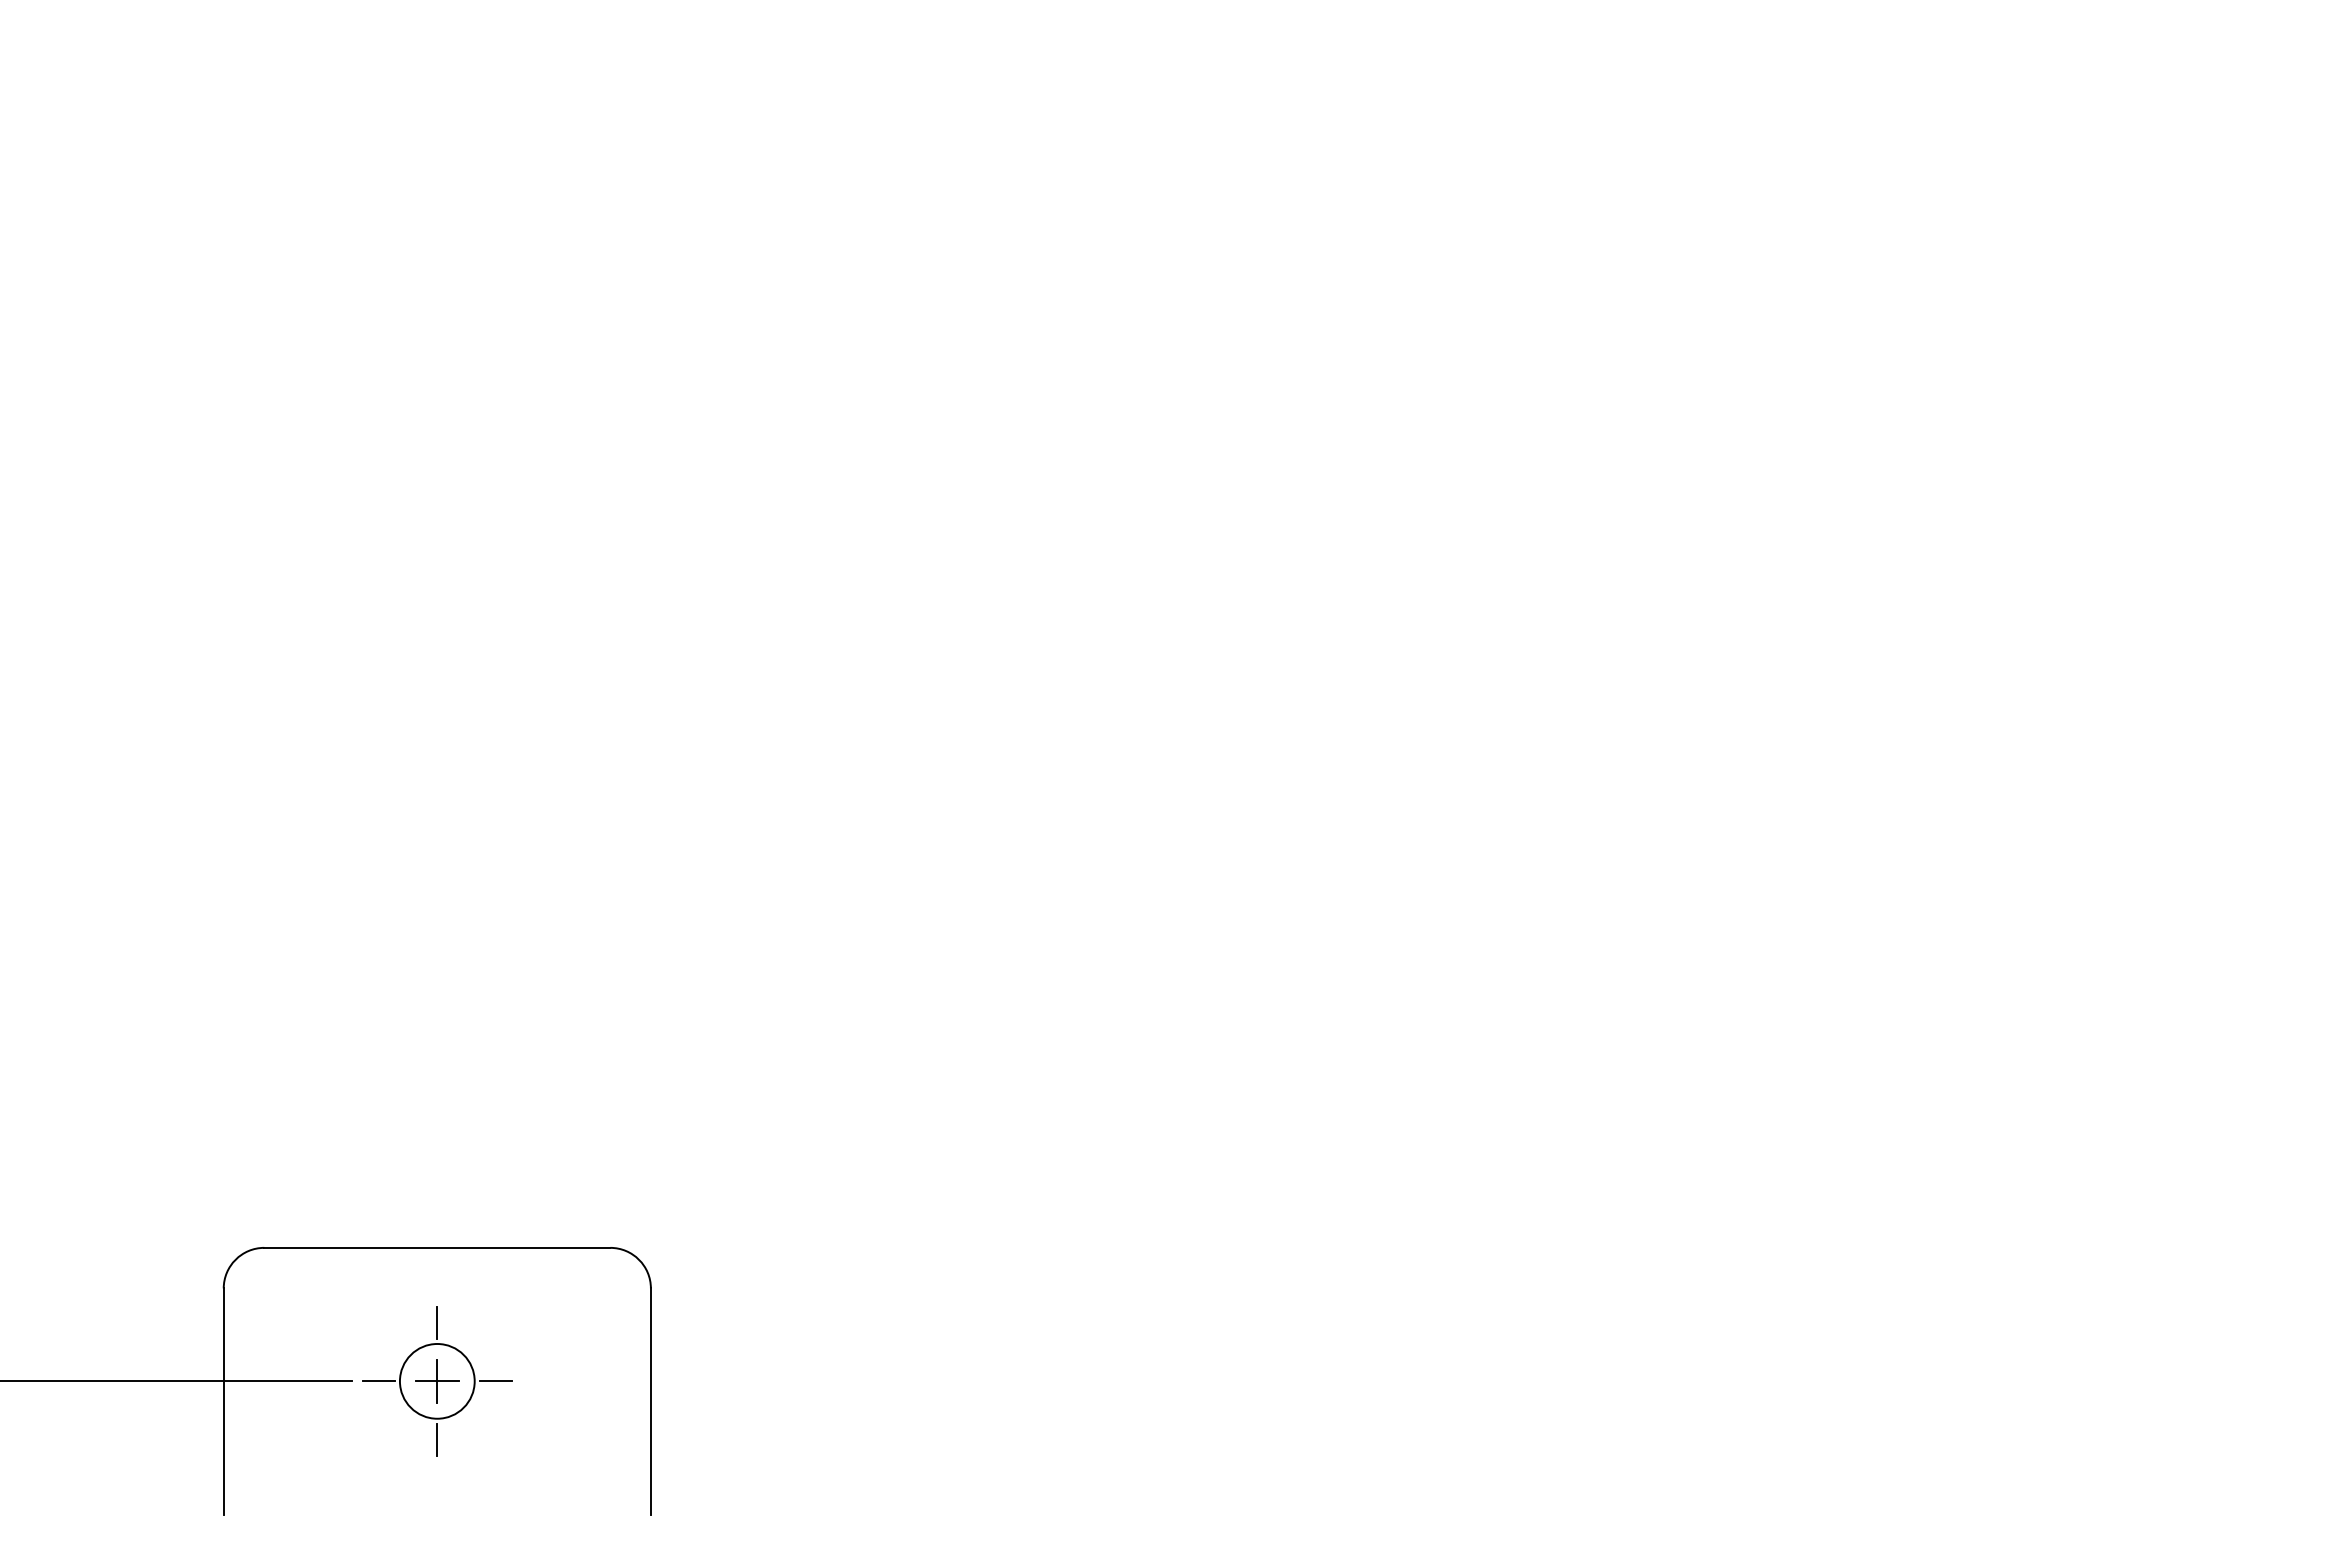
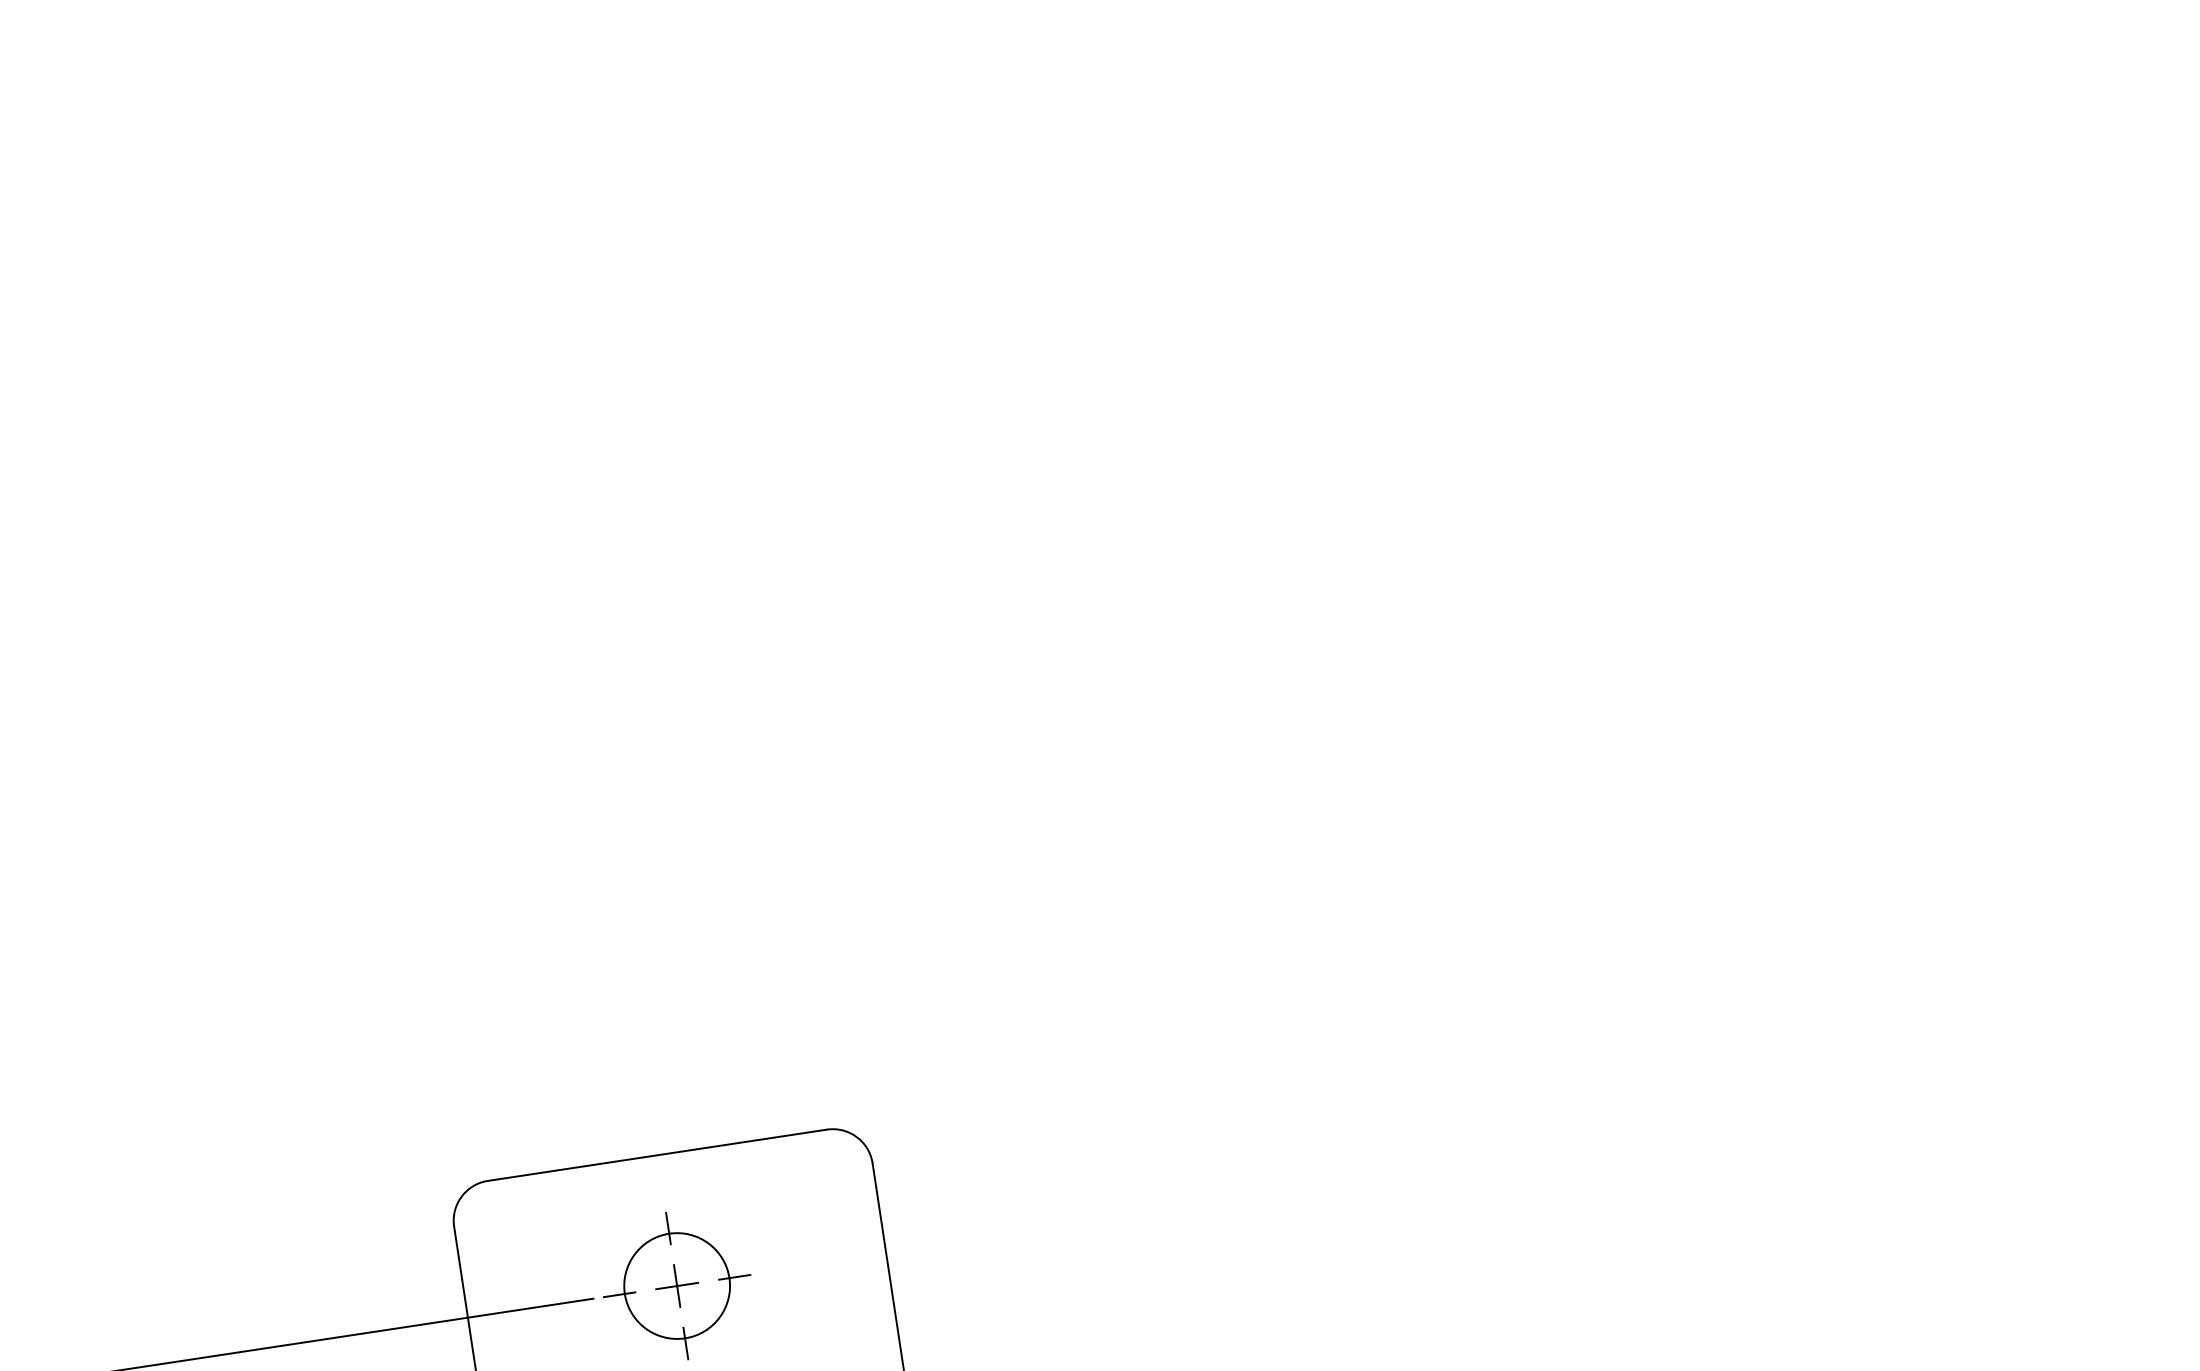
circle: (436, 1380) -> (676, 1285), size x1.43

